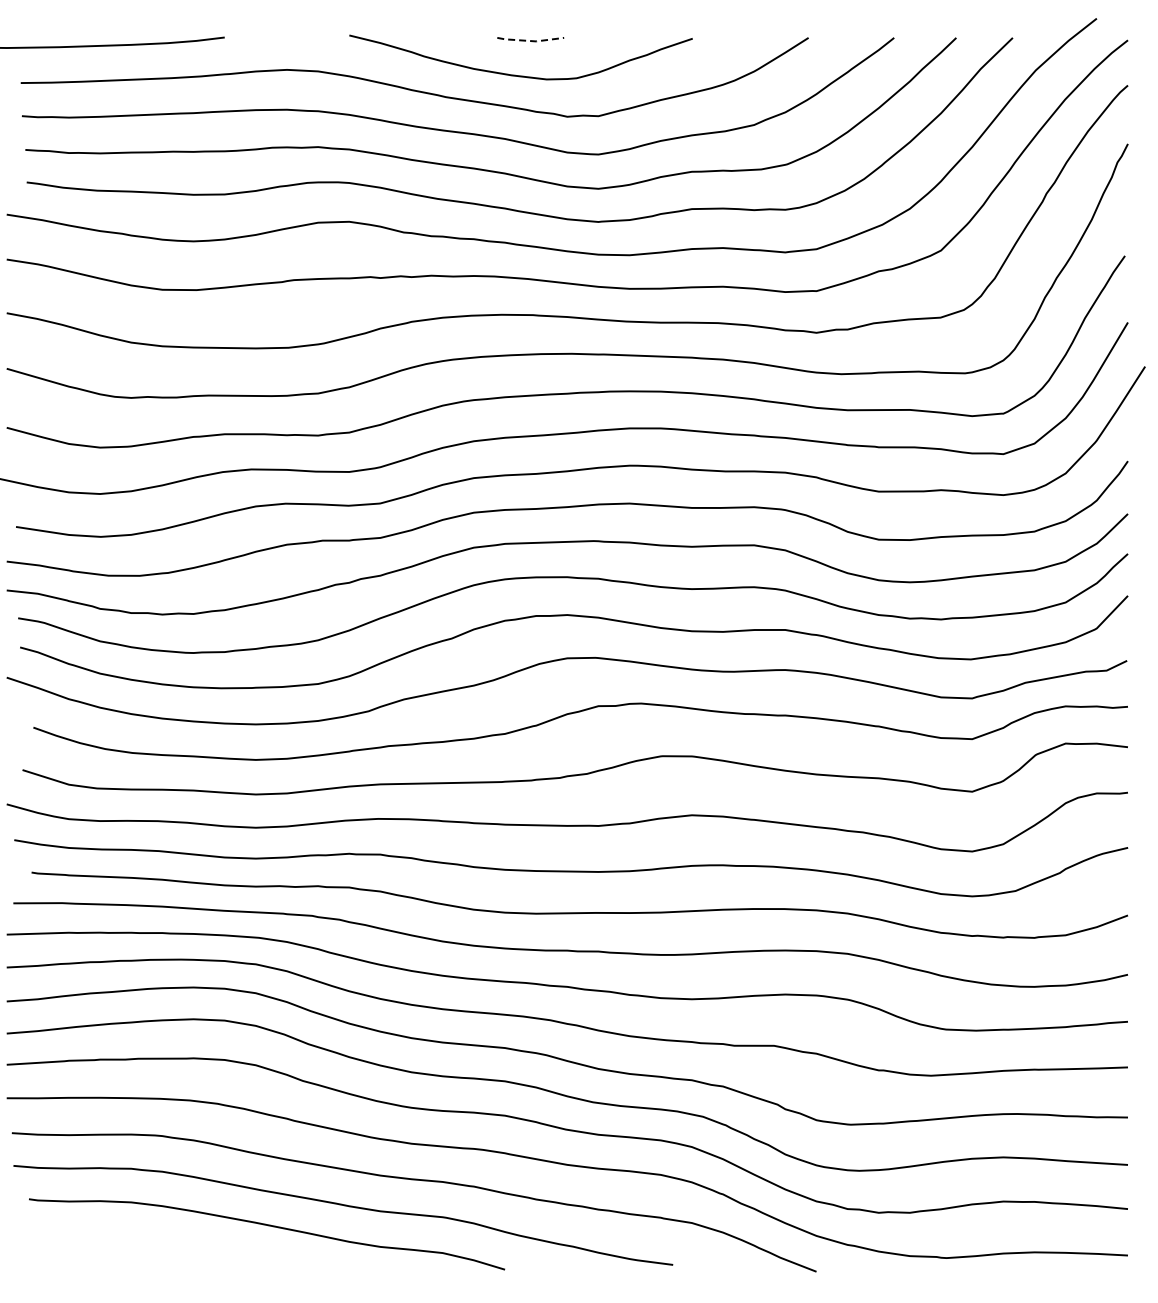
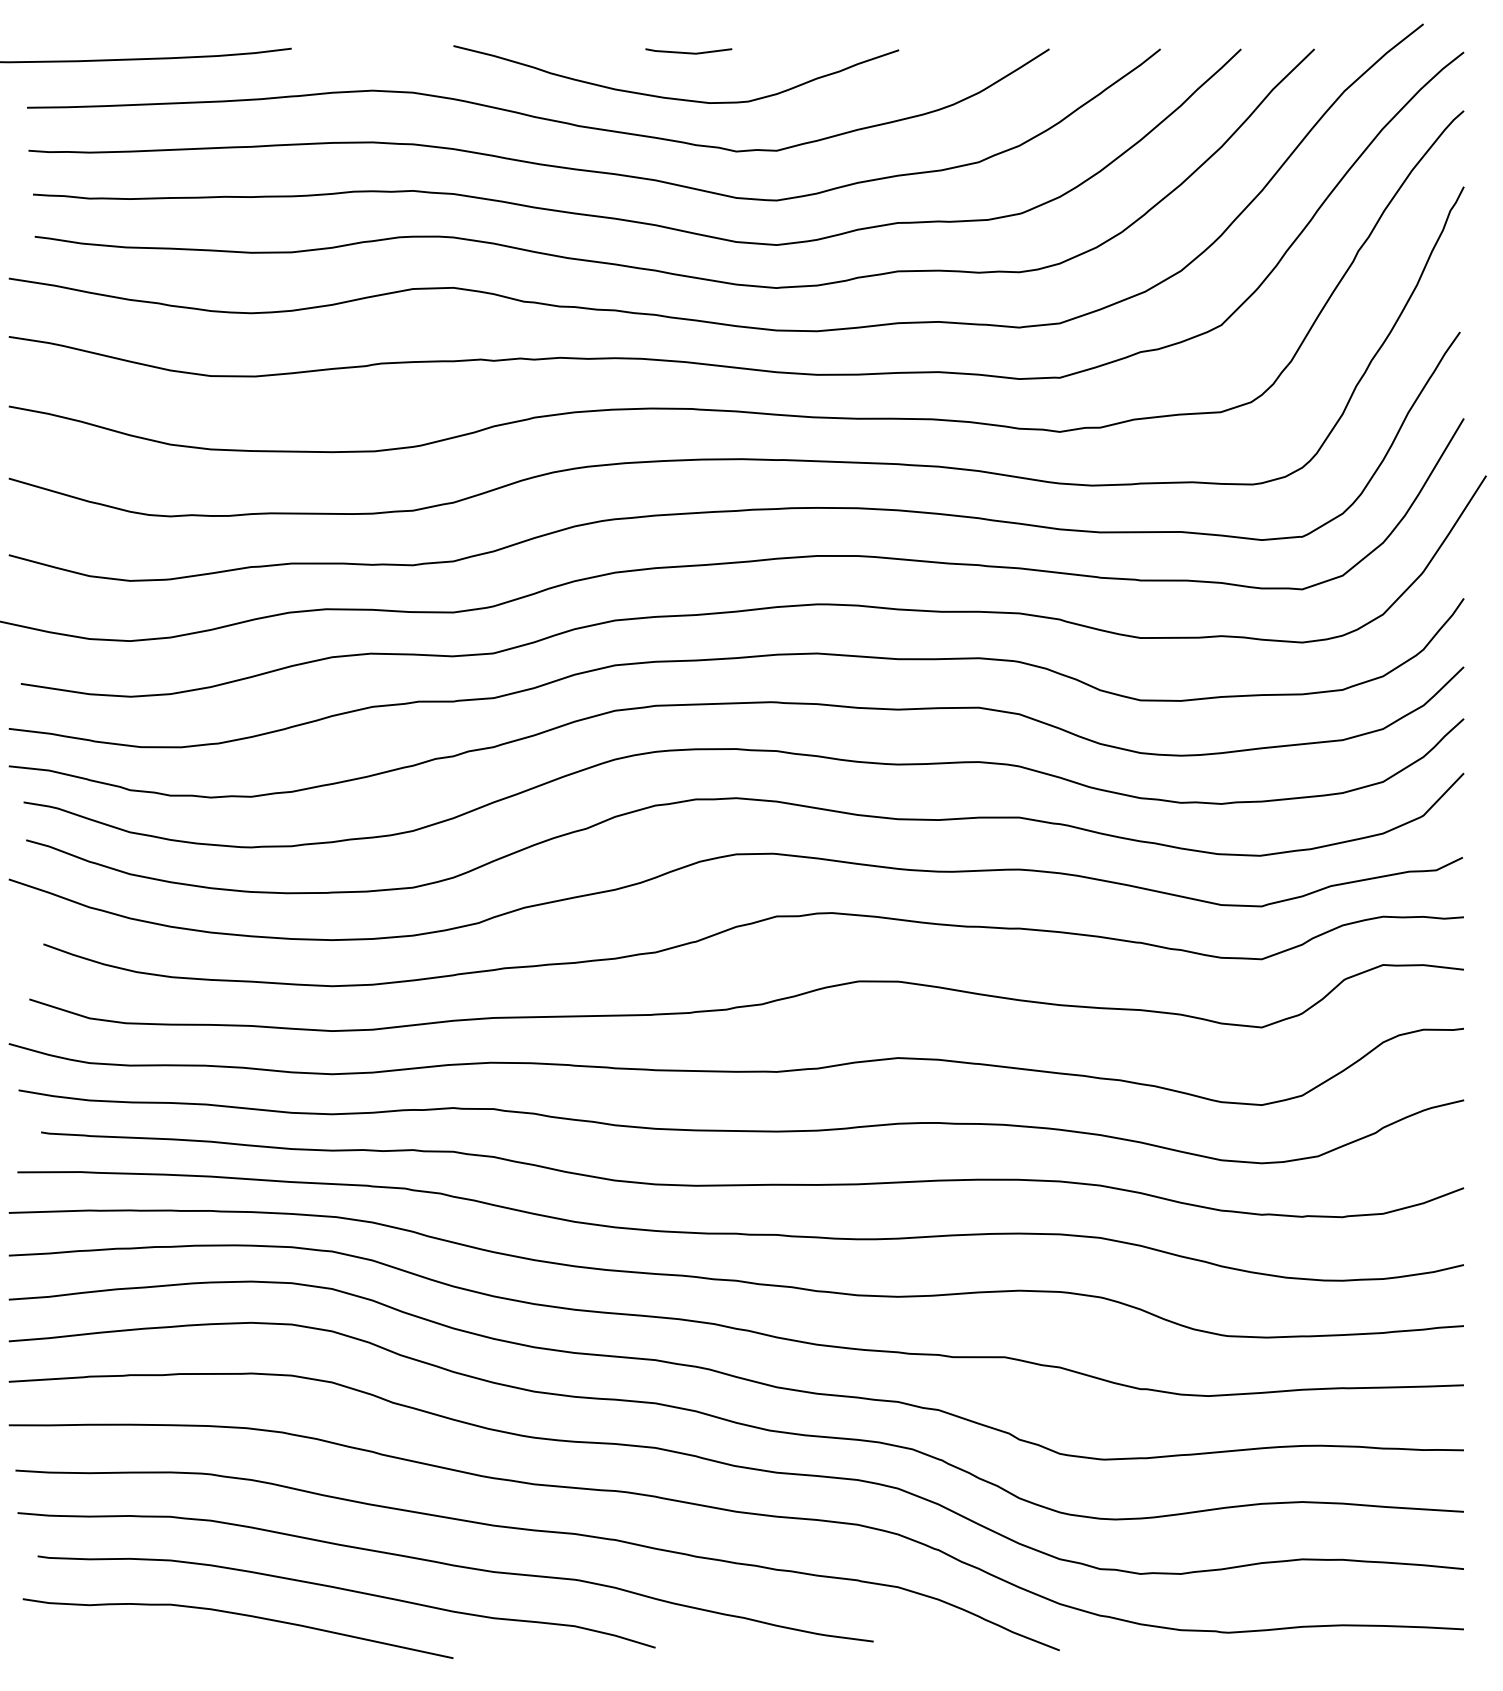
line: (531, 41) -> (689, 53), dashed -> solid
curve: (187, 1245) -> (243, 1616), added

